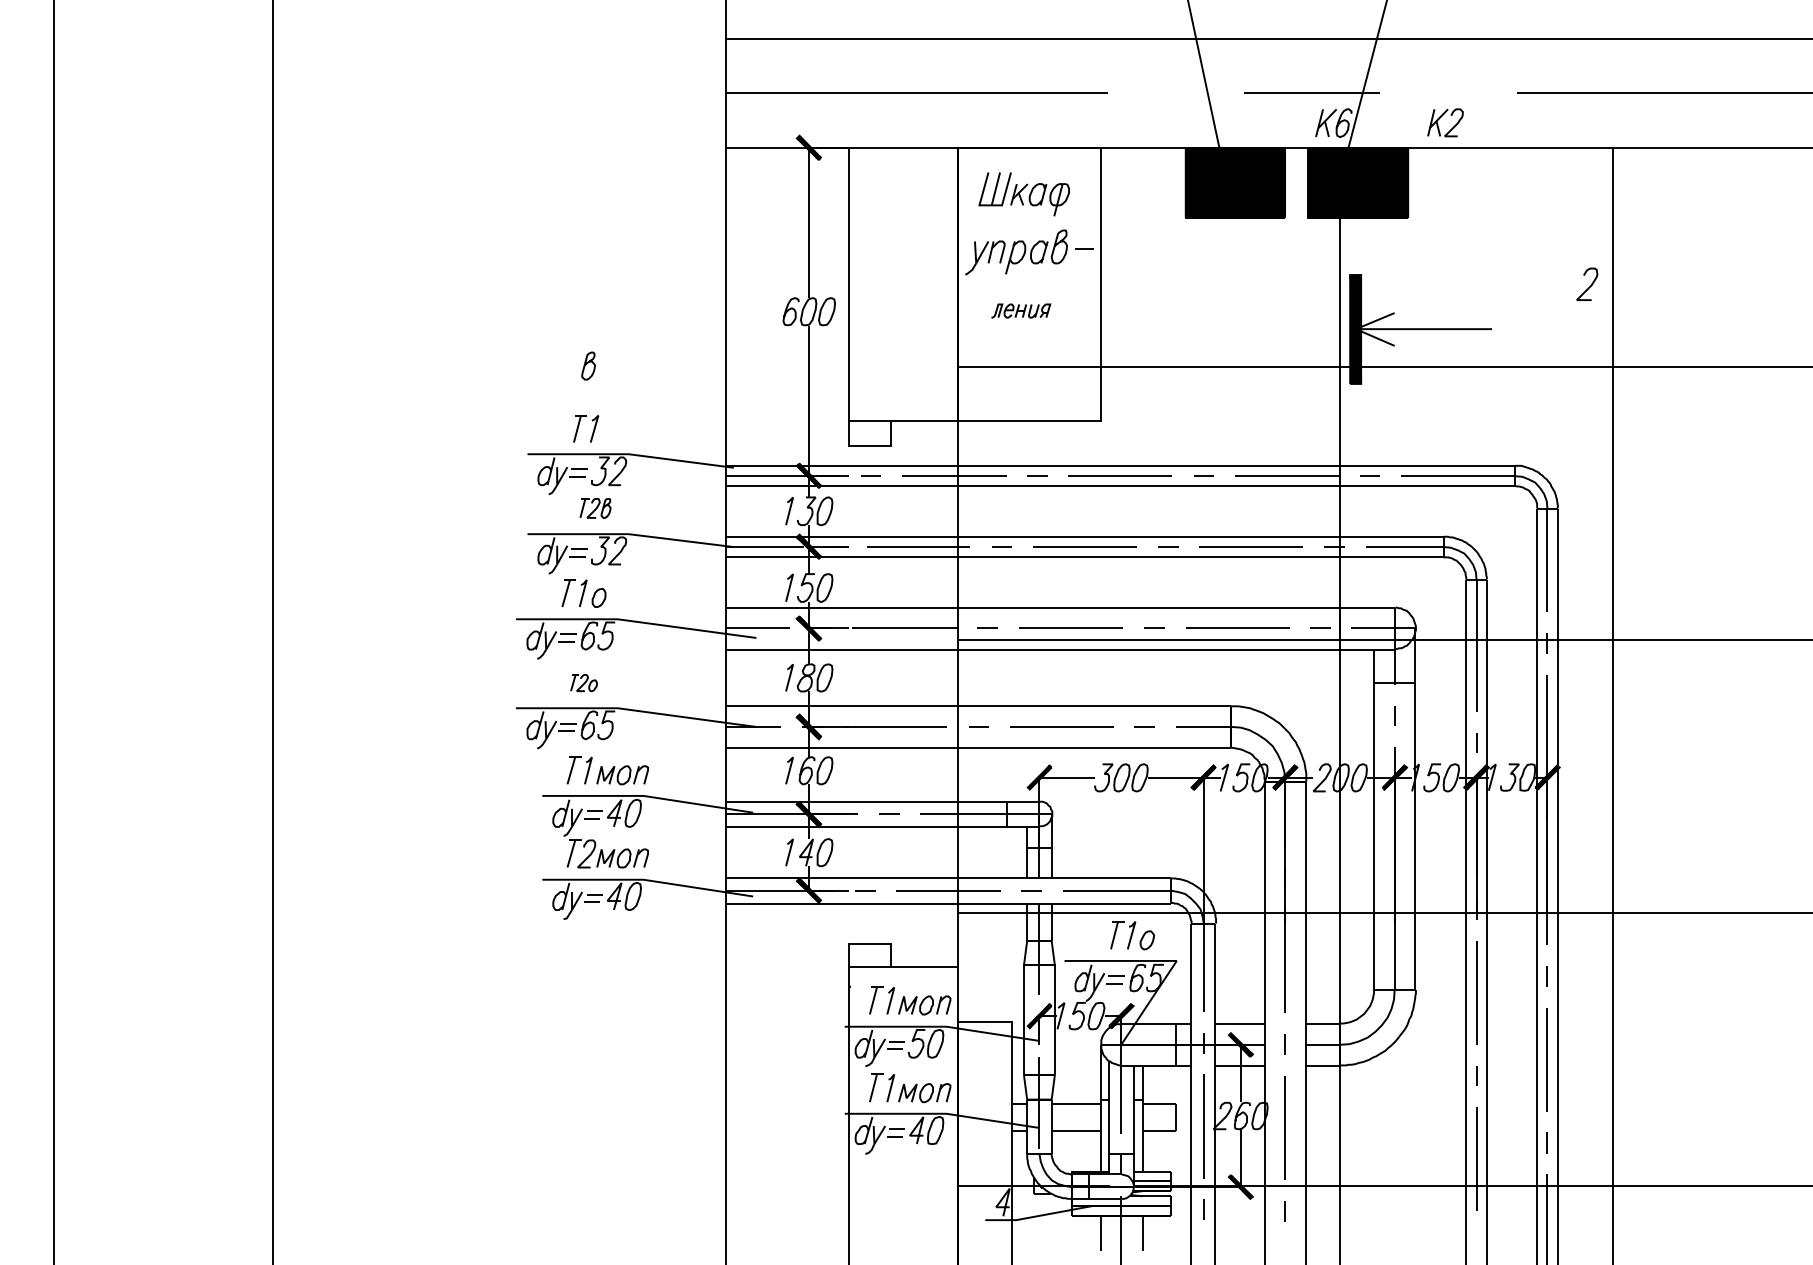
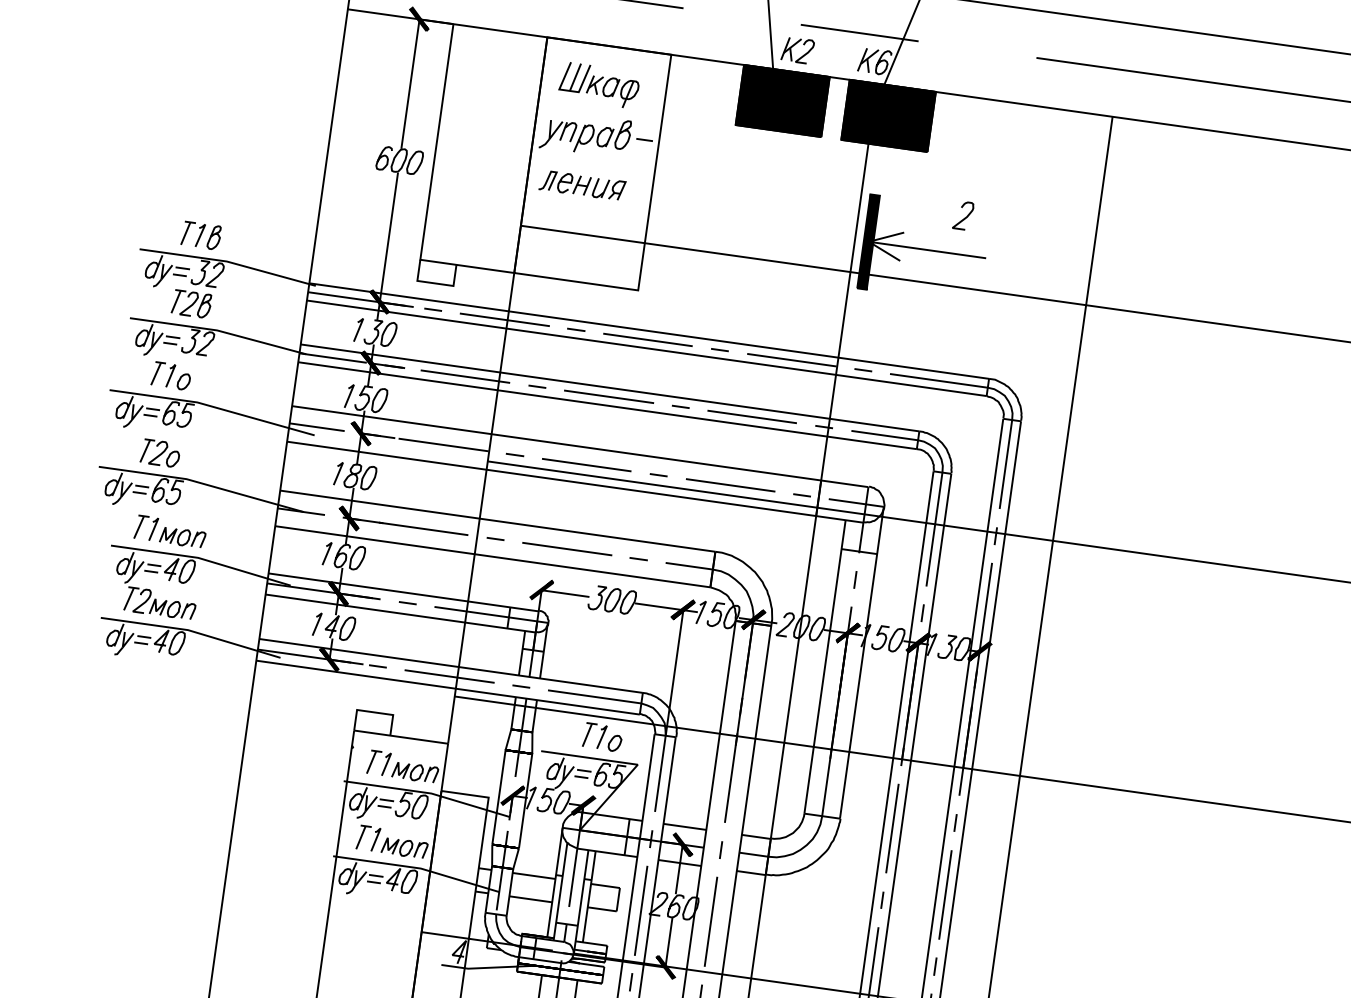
part: (1441, 117) -> (795, 45), moved
curve: (1590, 285) -> (966, 217), moved
part: (1020, 310) -> (581, 185), size x1.67
curve: (587, 364) -> (213, 236), moved
part: (595, 508) -> (191, 304), size x1.43
part: (583, 682) -> (160, 452), size x1.67

